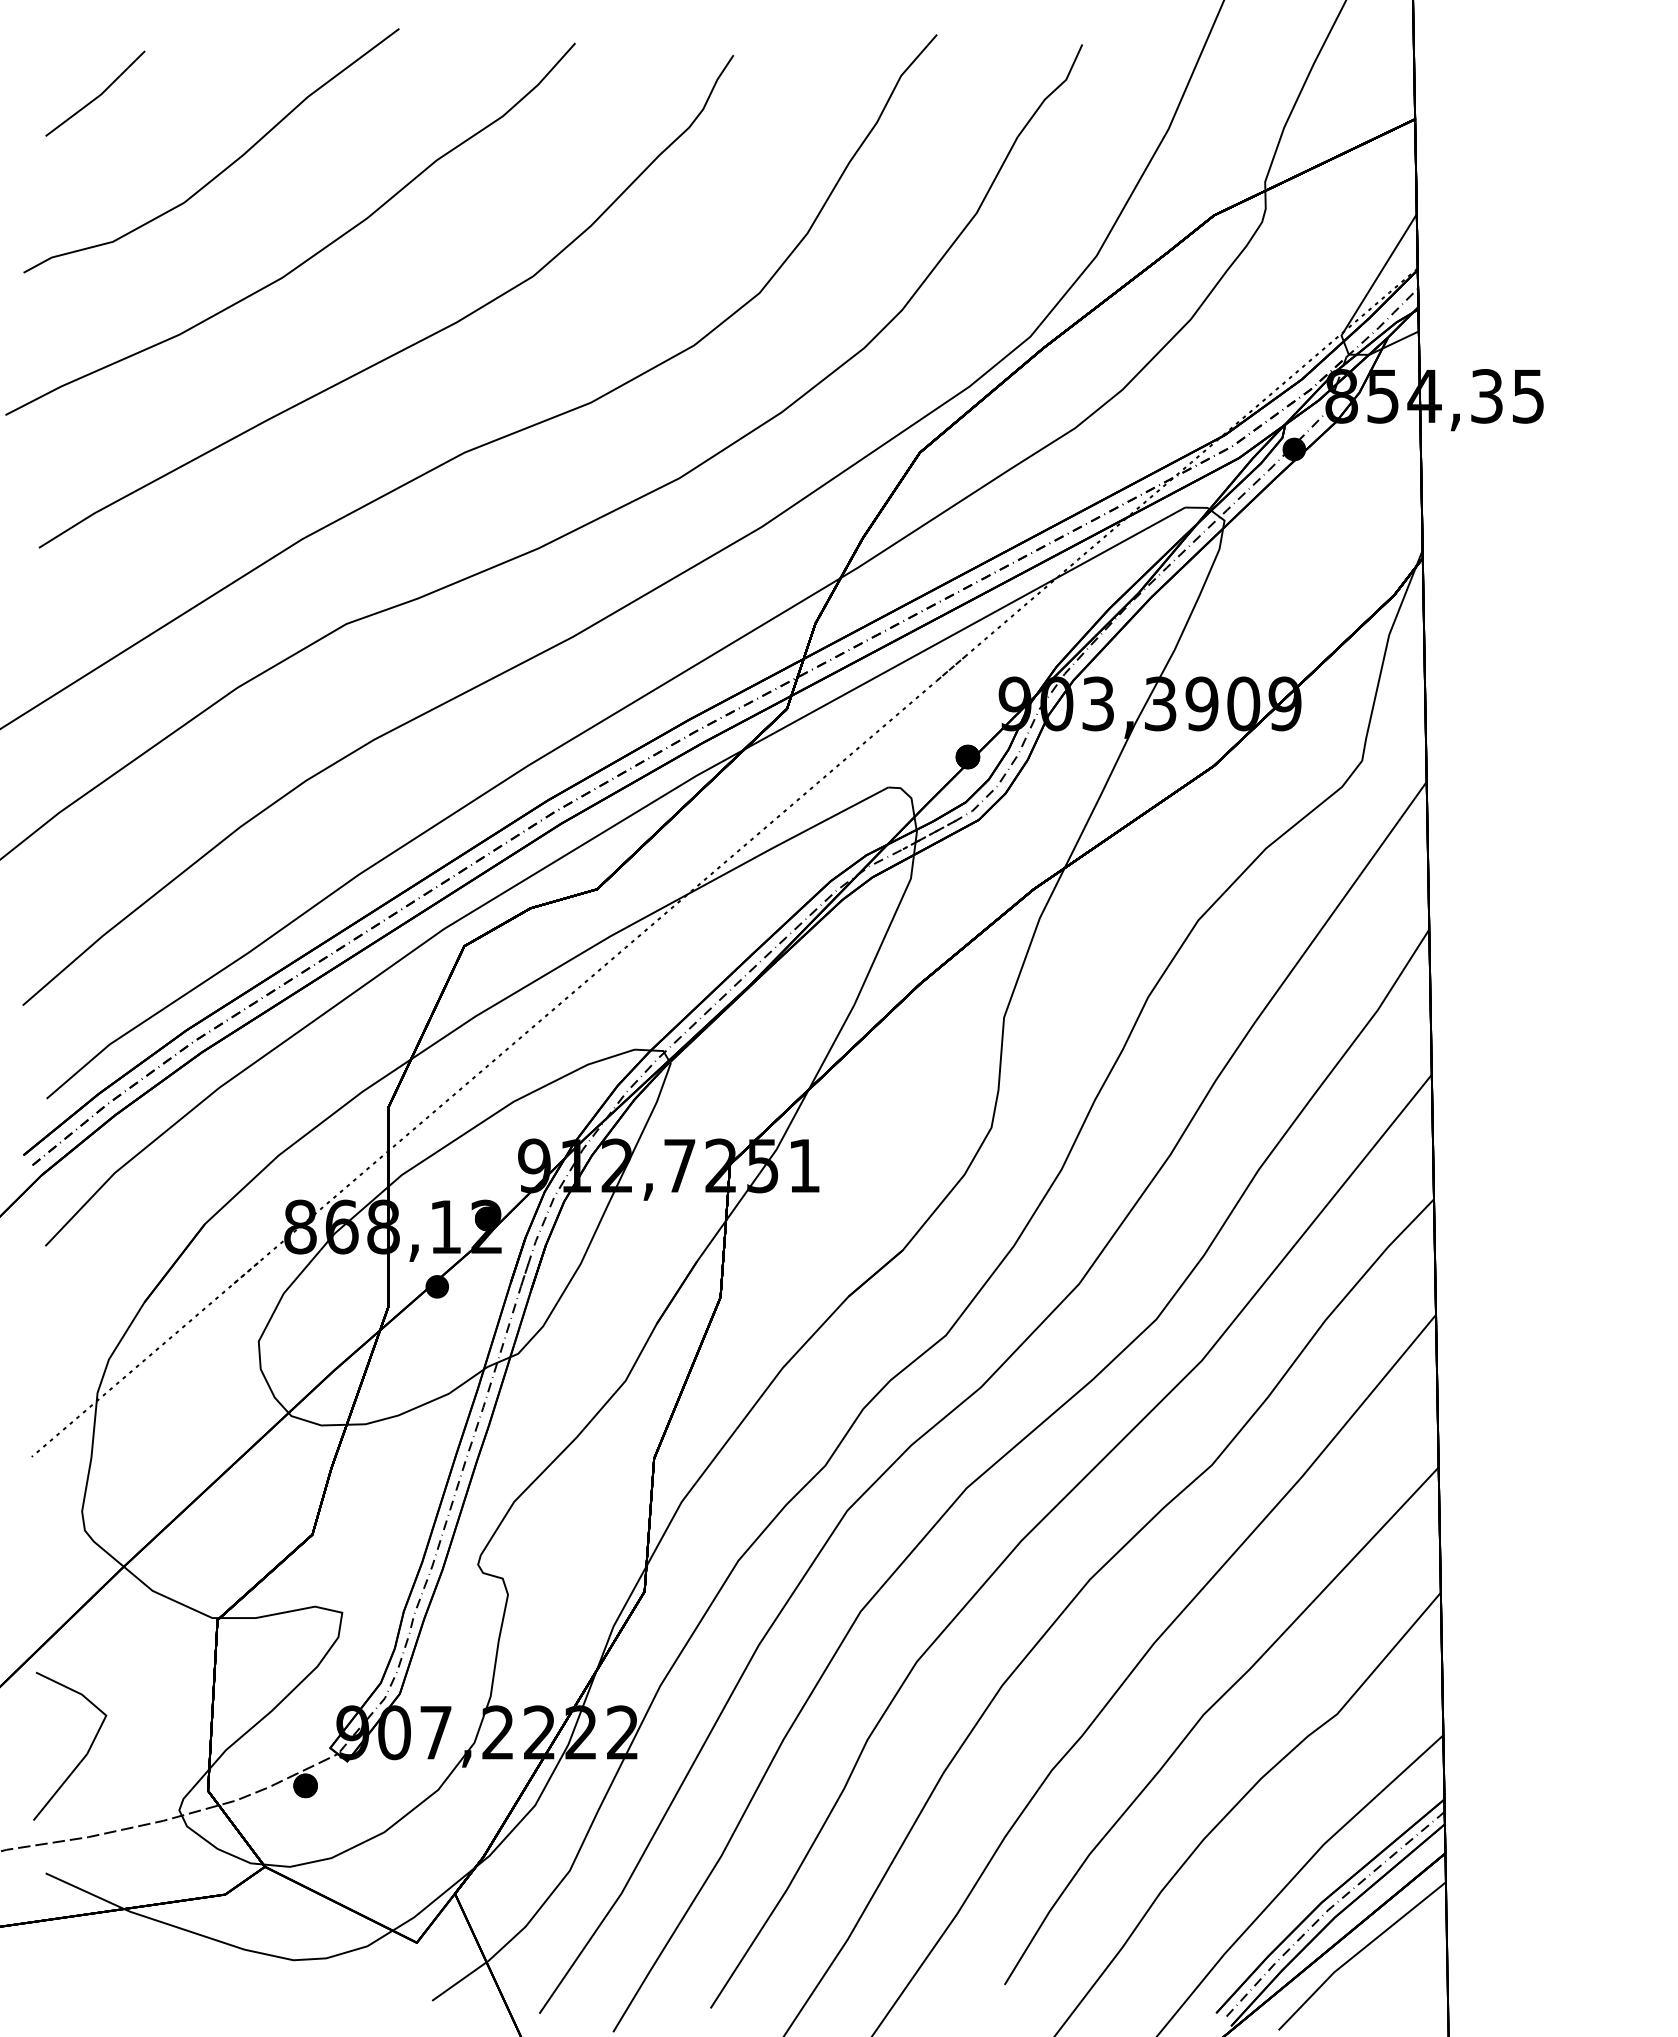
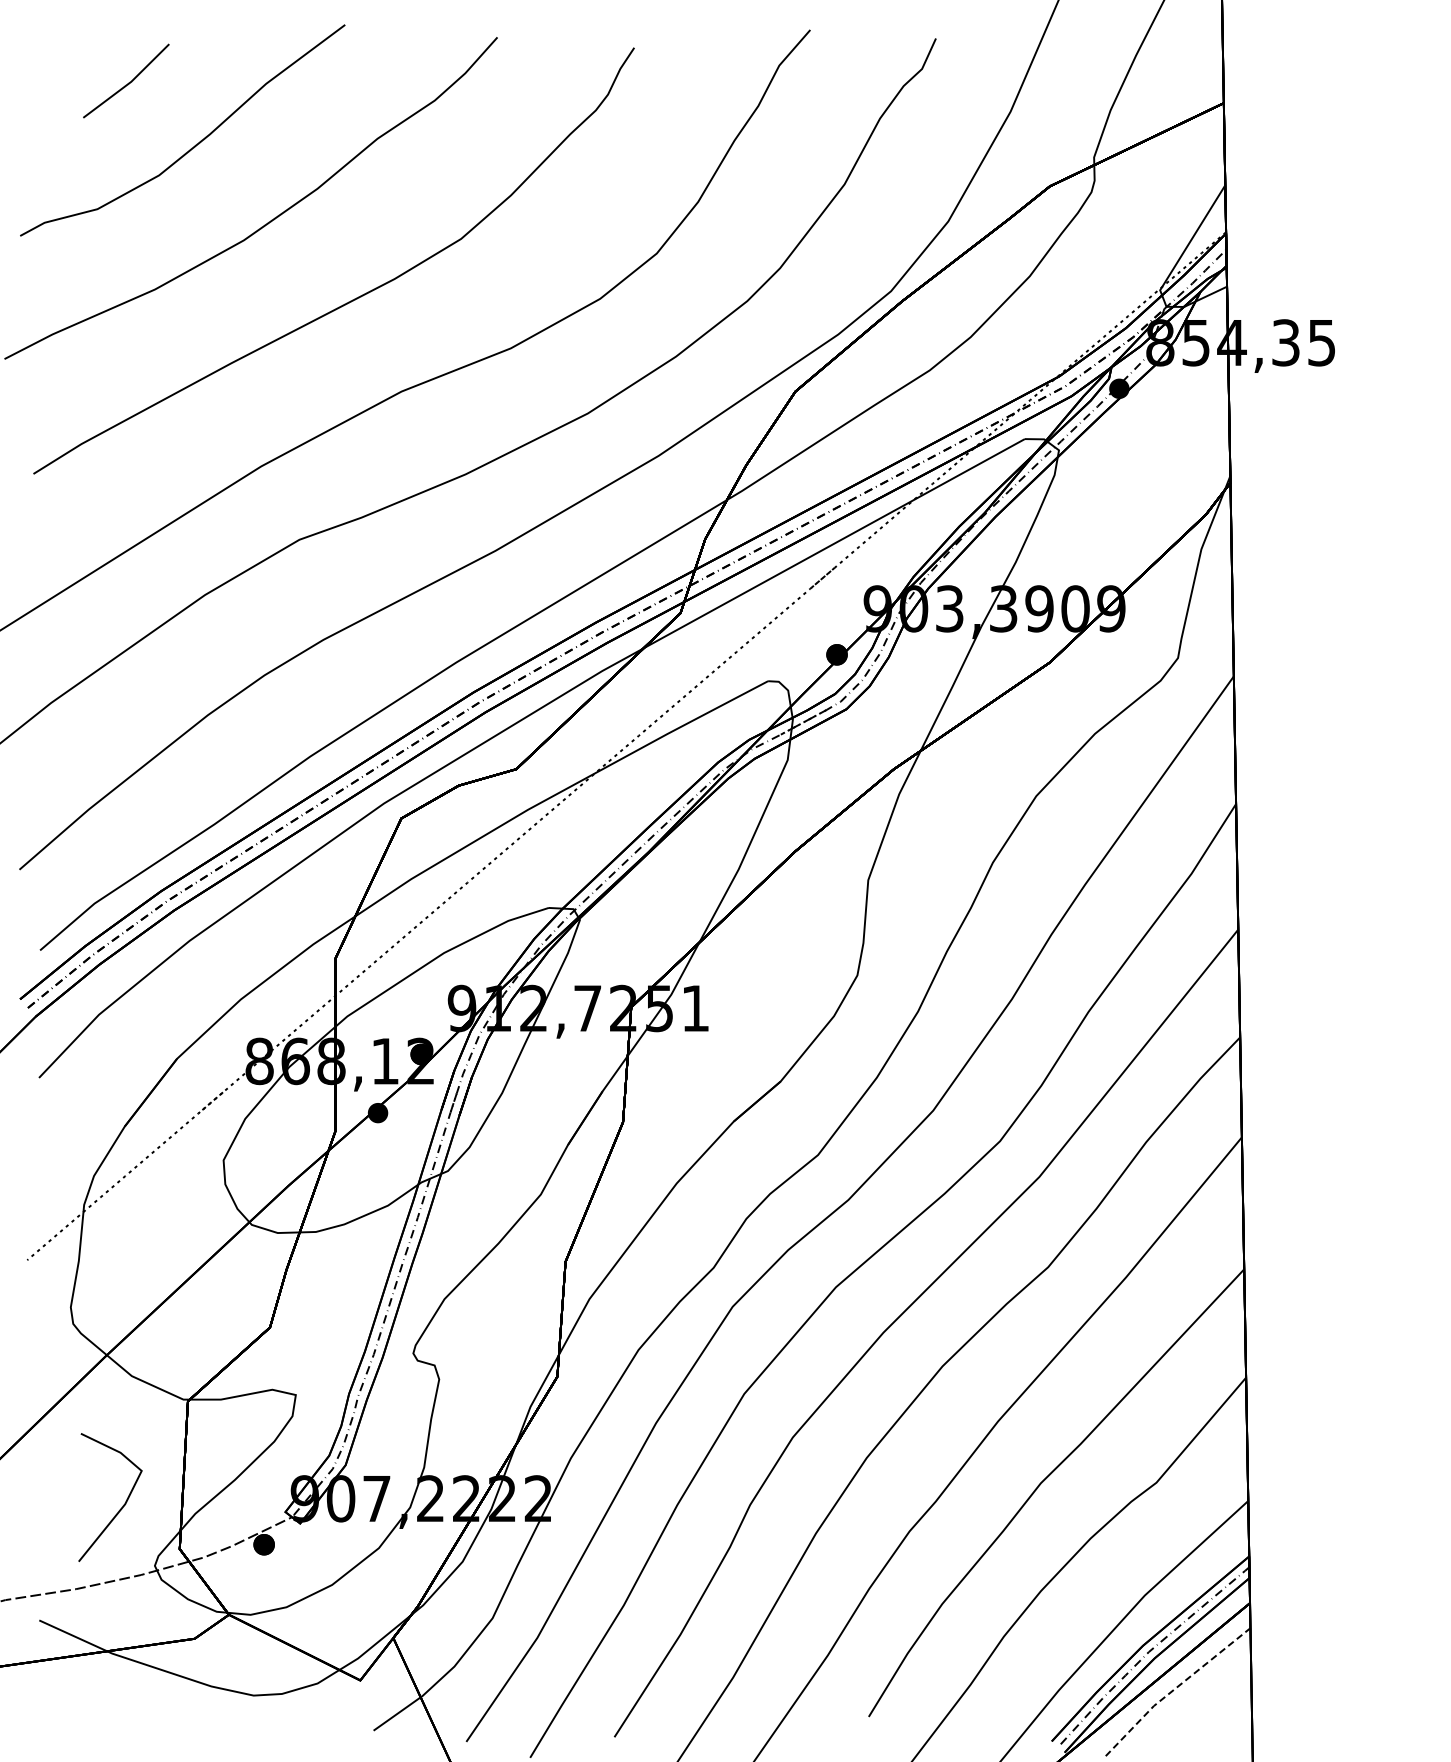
line: (97, 95) -> (128, 82), moved
line: (84, 1755) -> (122, 1505), moved
line: (1358, 1953) -> (1174, 1689), solid -> dashed

